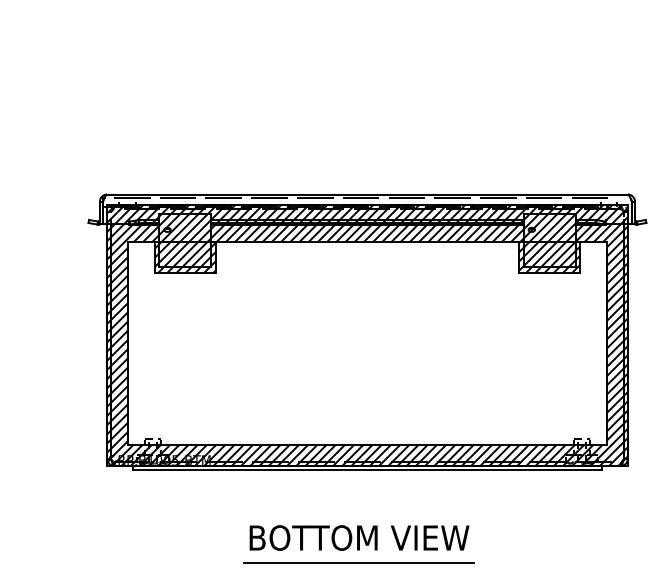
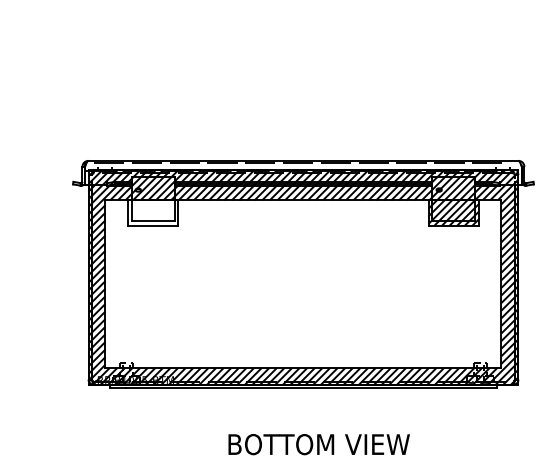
hatch: (185, 257) -> (153, 212), removed
text: (359, 537) -> (319, 444), moved
line: (358, 562) -> (296, 464), removed

